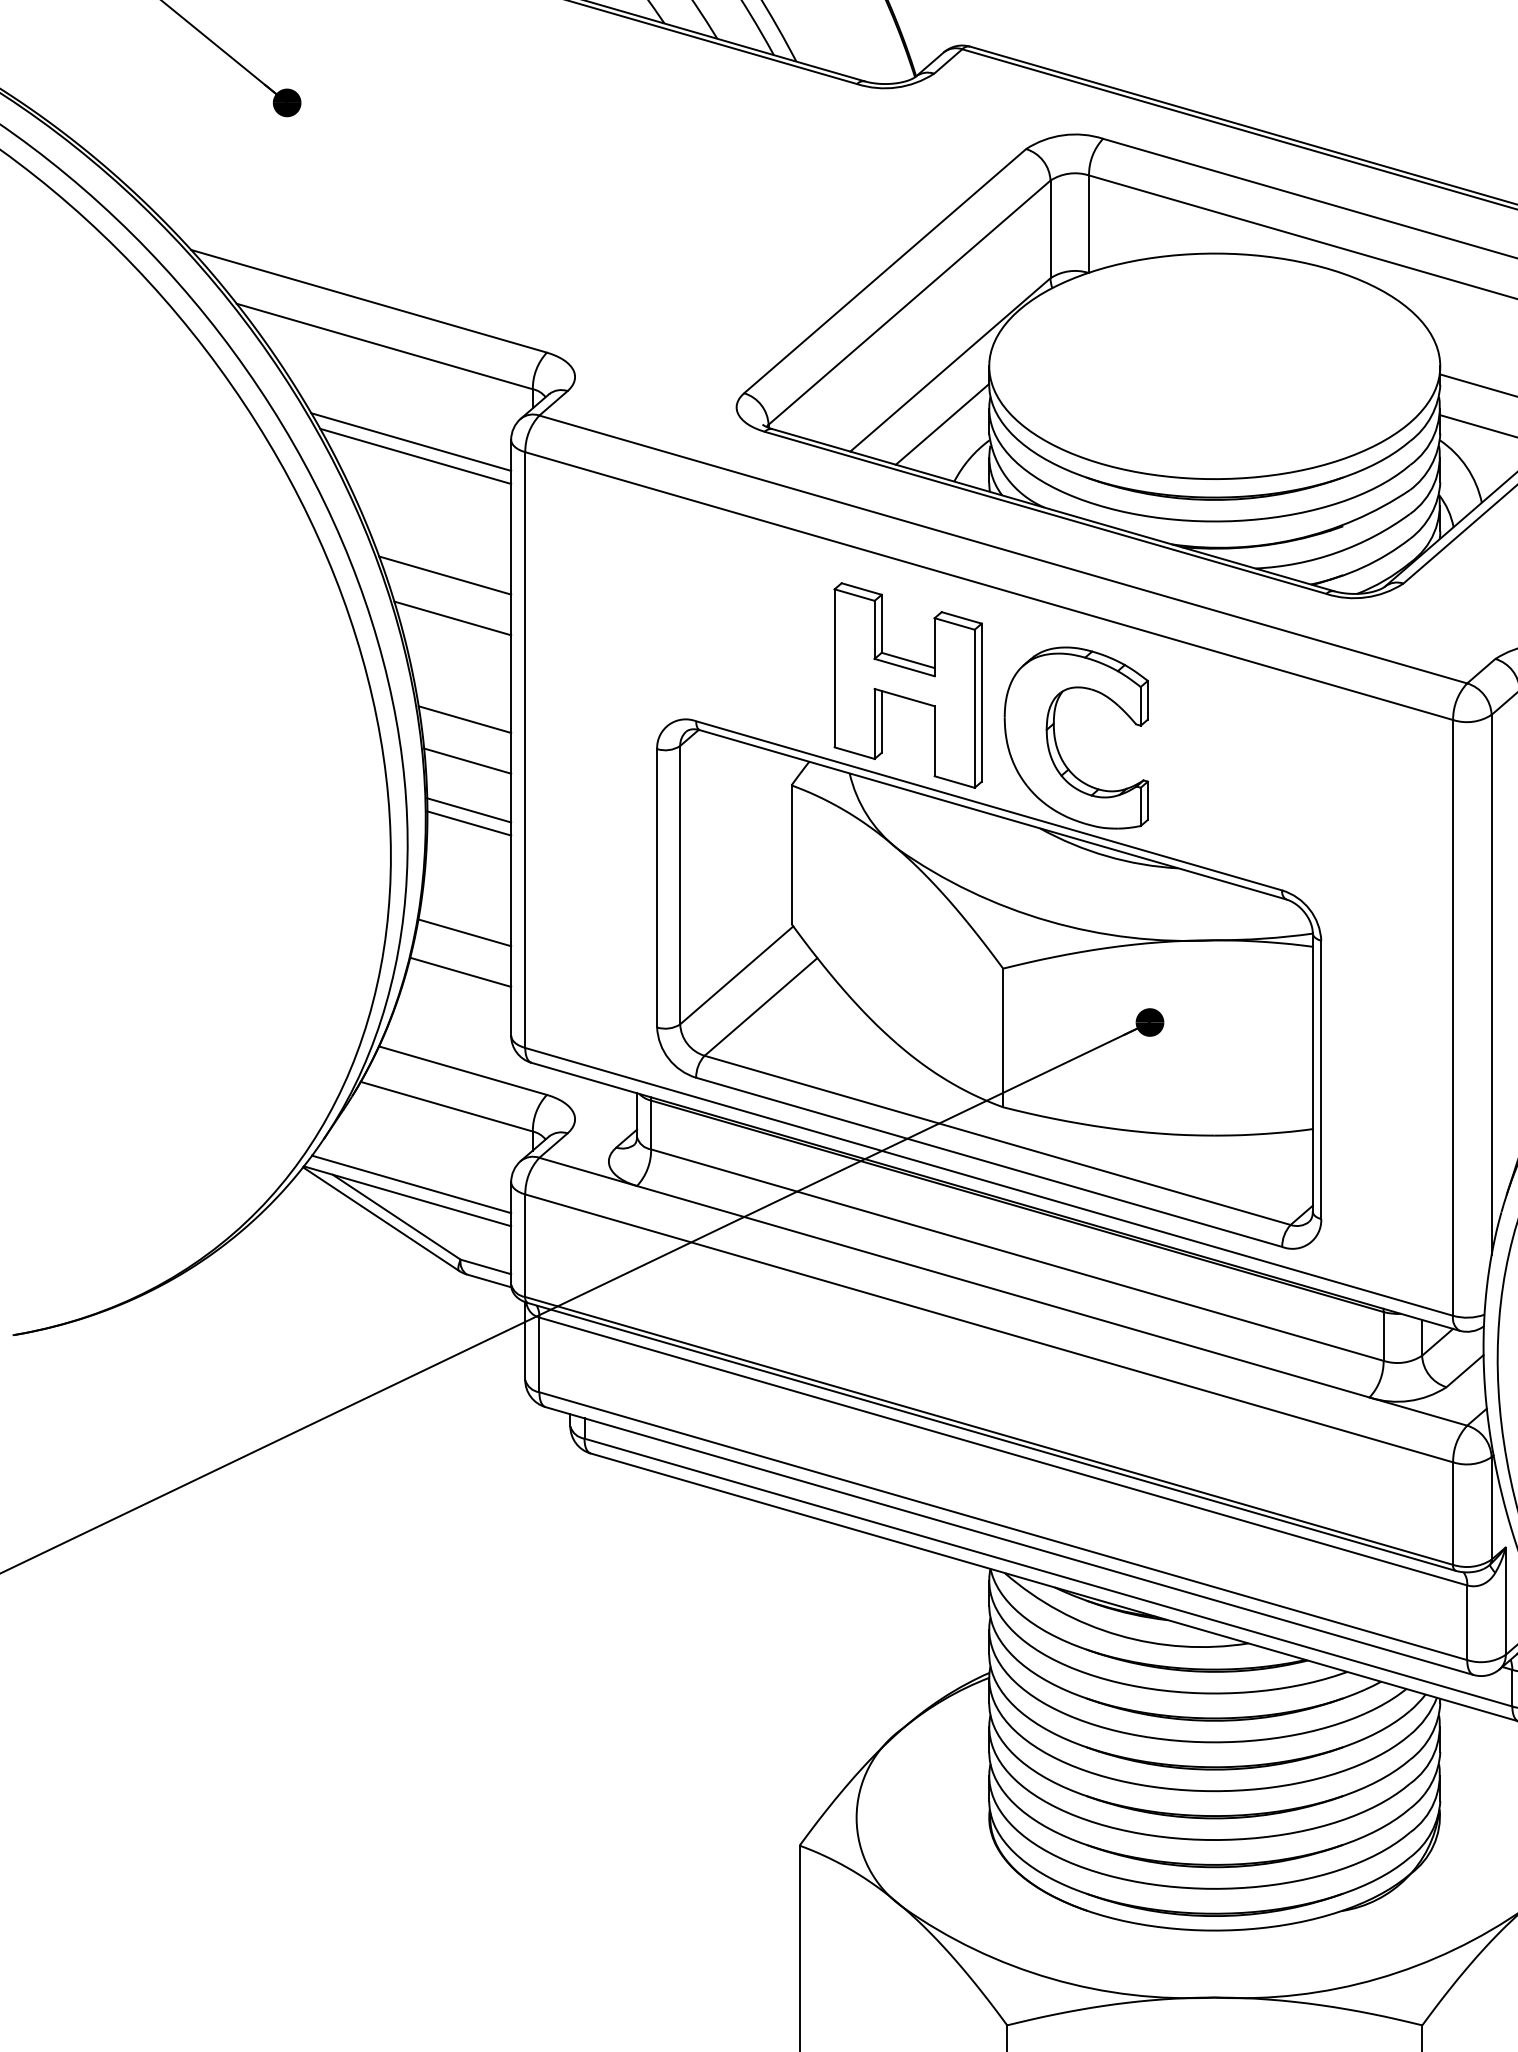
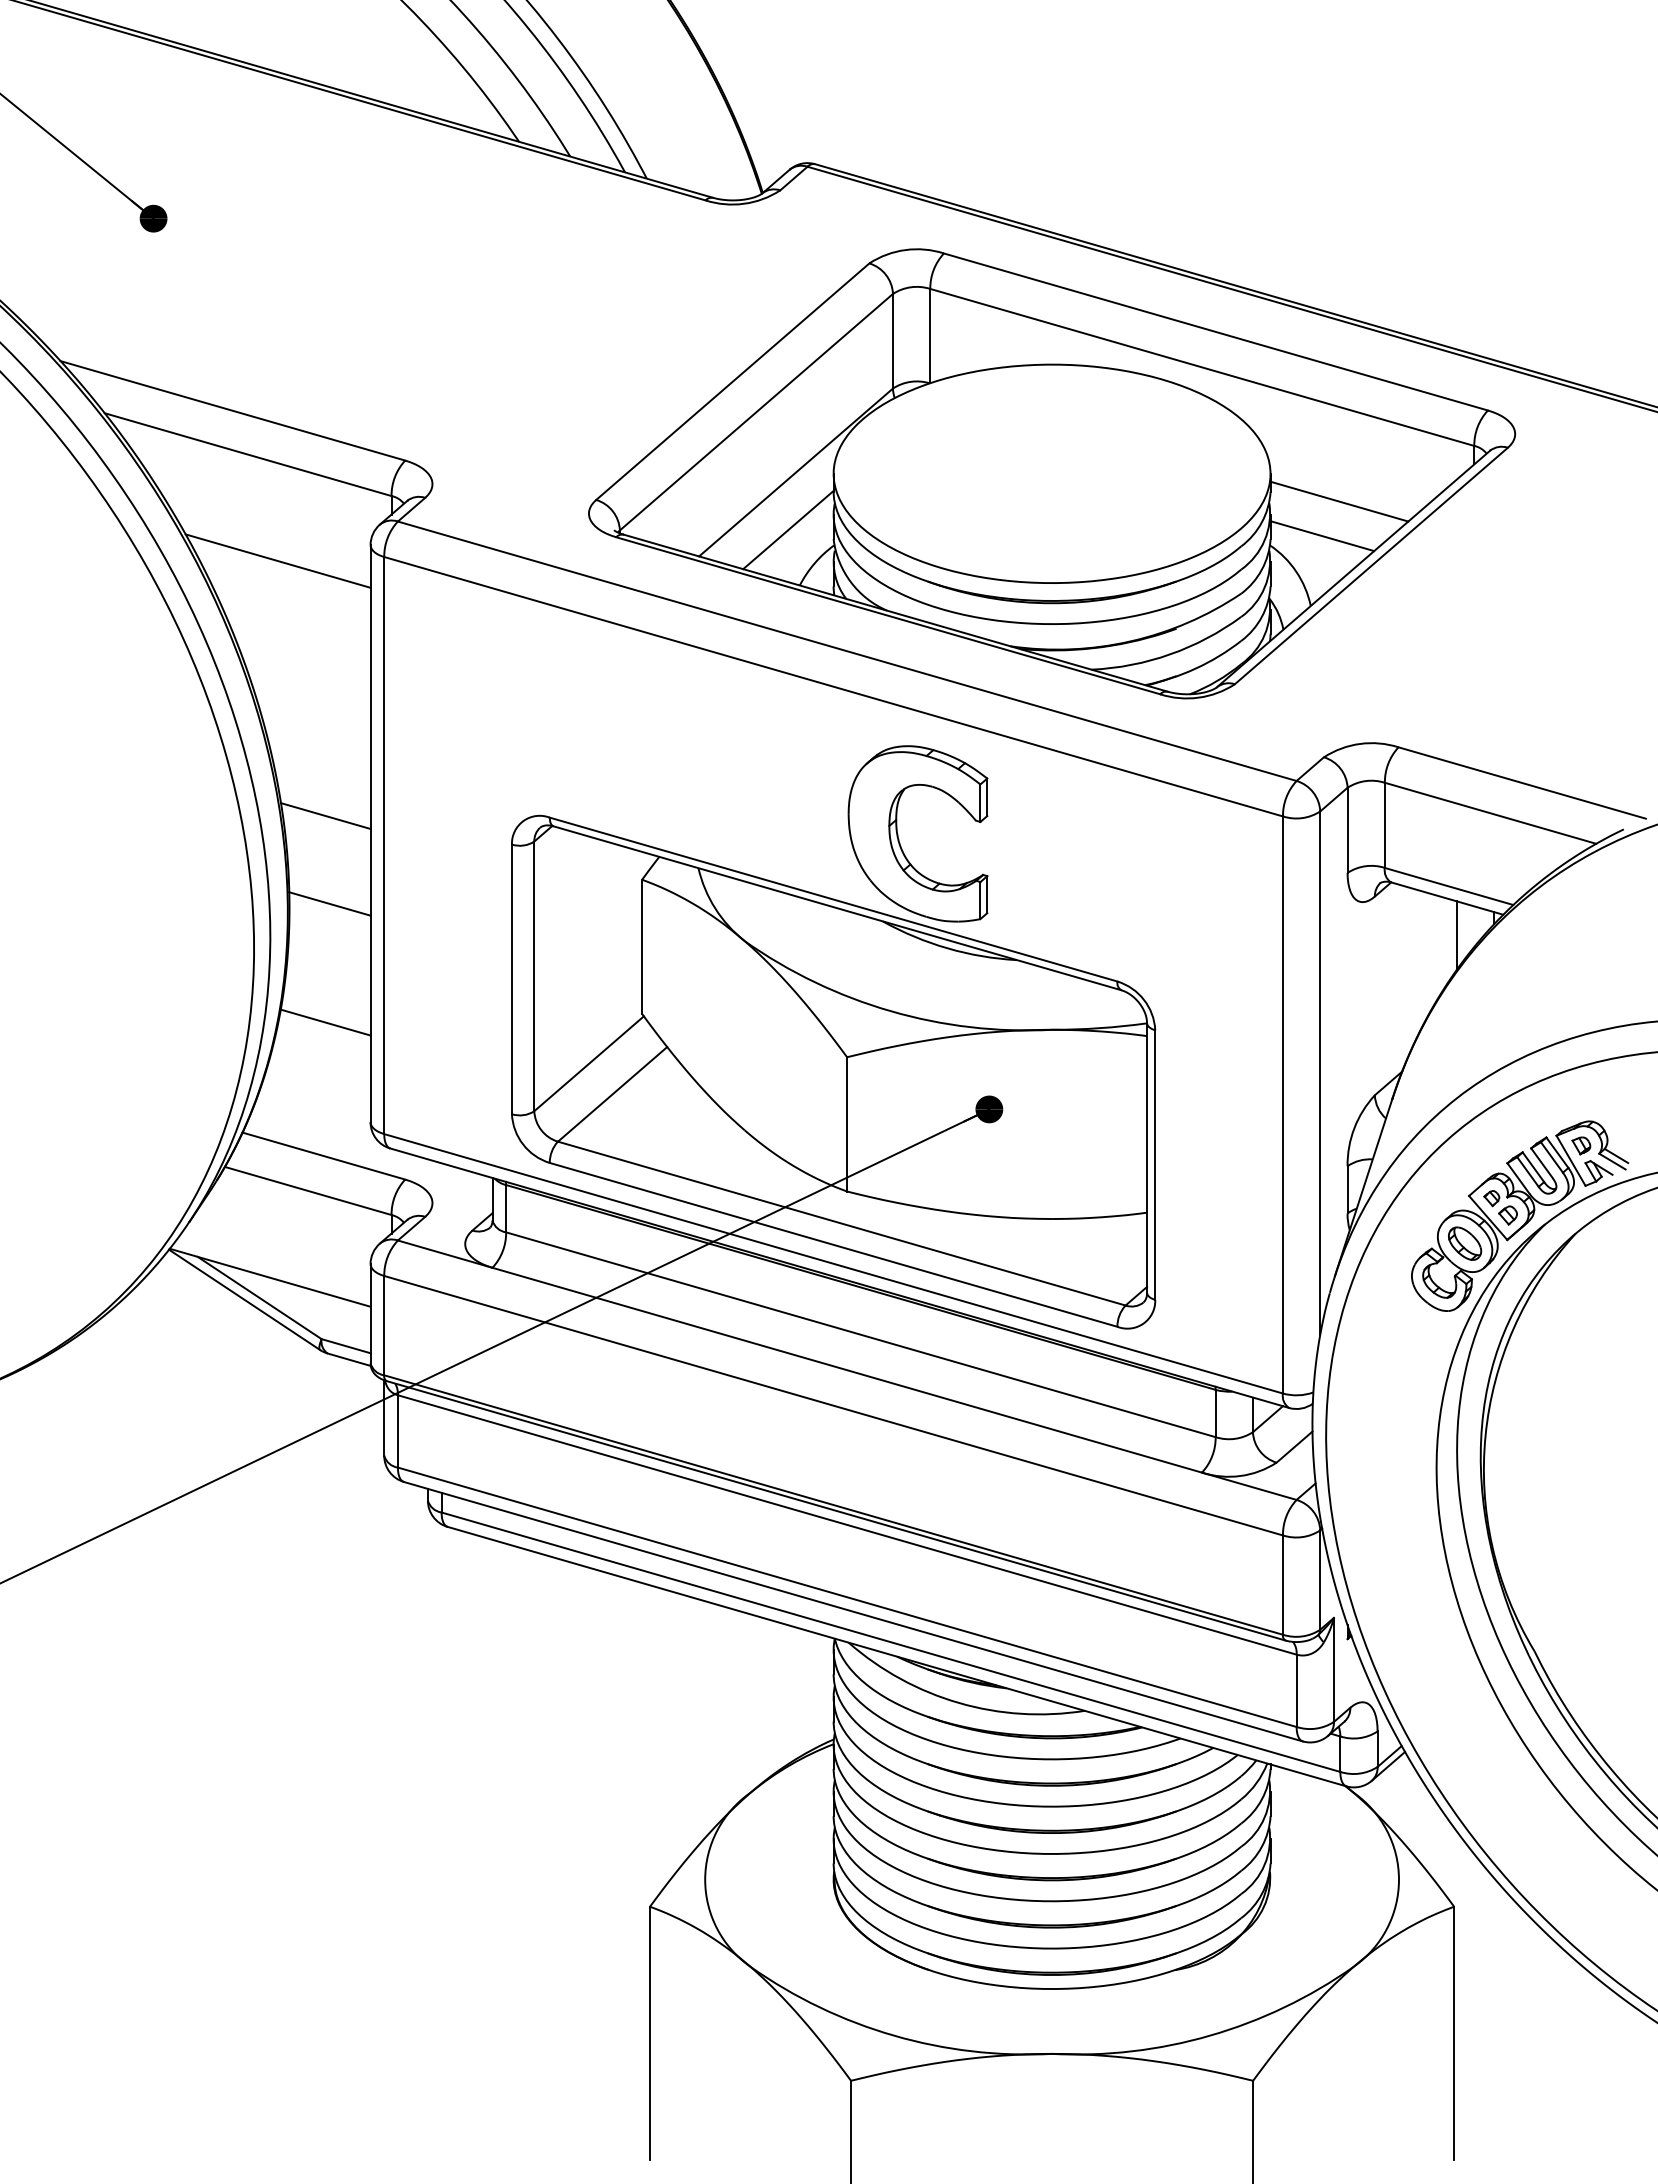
line: (410, 442) -> (273, 547), removed
line: (445, 575) -> (306, 676), removed
line: (452, 617) -> (313, 717), removed
part: (907, 684) -> (754, 782), removed
line: (467, 761) -> (328, 856), removed
line: (468, 823) -> (329, 916), removed
line: (460, 971) -> (321, 1060), removed
line: (410, 1184) -> (273, 1266), removed

